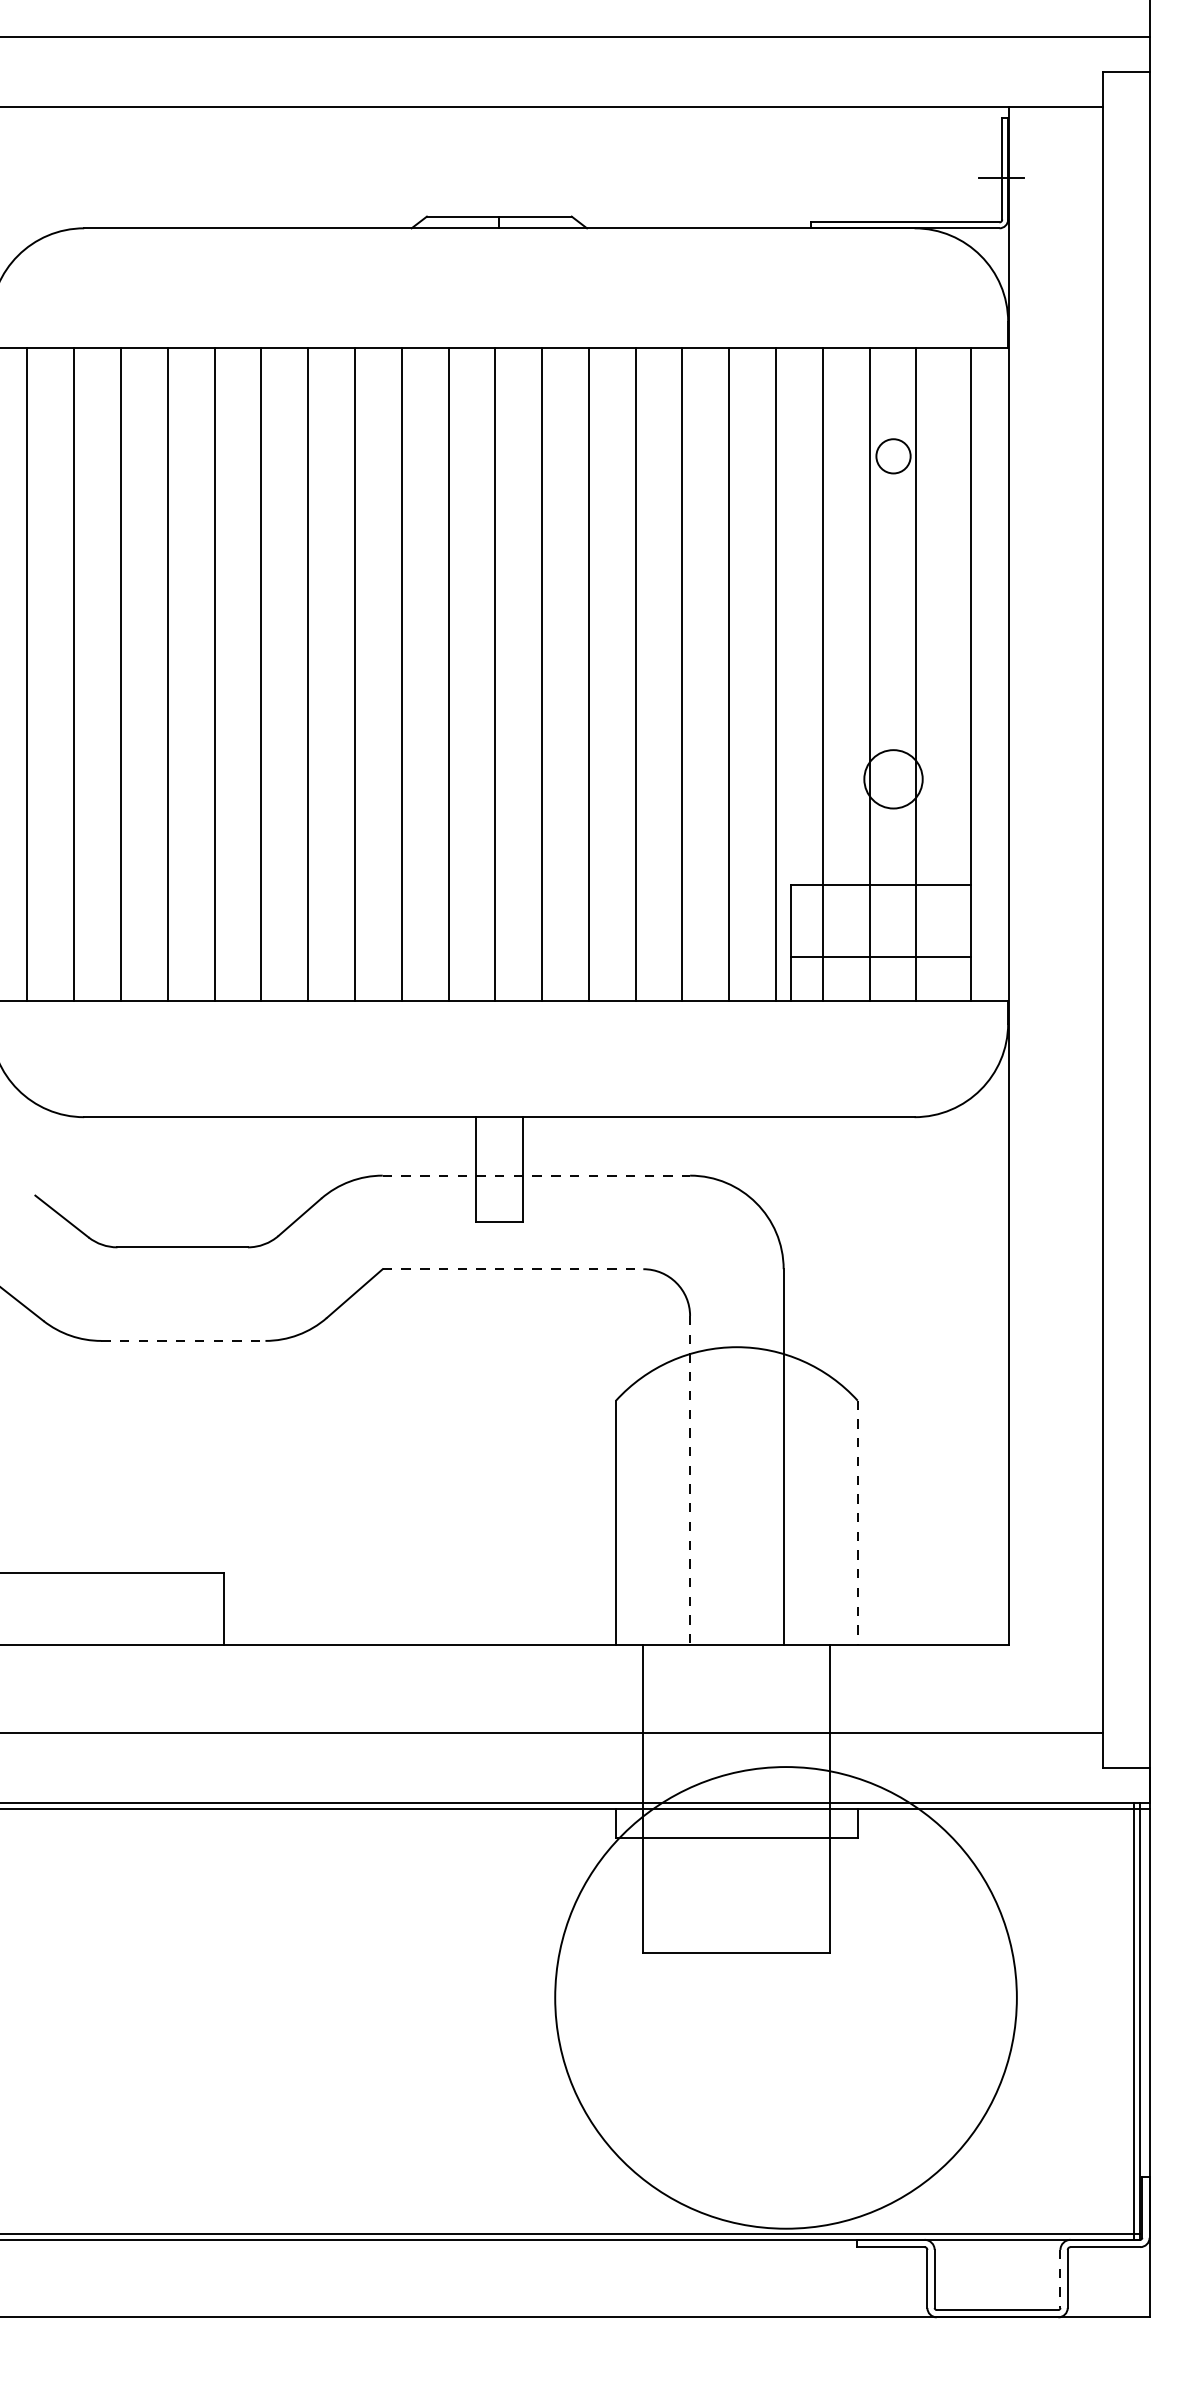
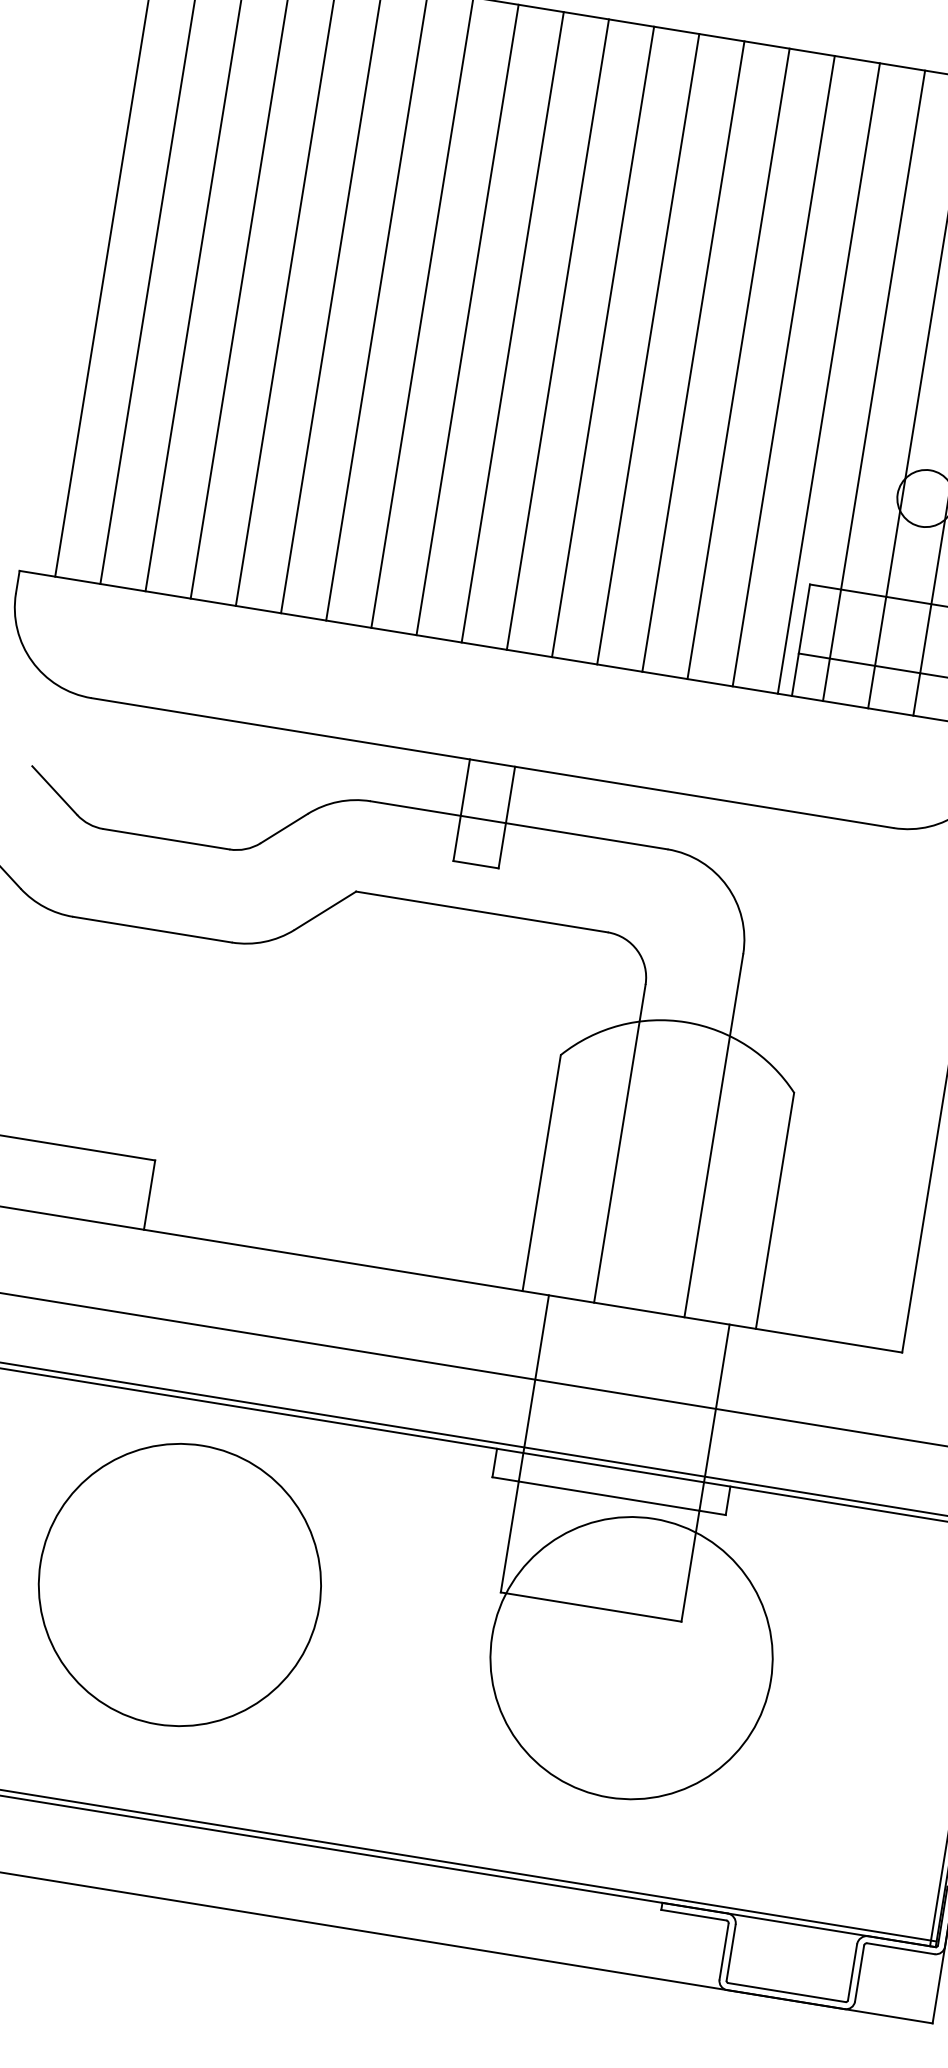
line: (536, 1175) -> (519, 825), dashed -> solid
line: (513, 1269) -> (482, 912), dashed -> solid
line: (183, 1340) -> (152, 929), dashed -> solid
line: (690, 1480) -> (620, 1143), dashed -> solid
line: (857, 1523) -> (774, 1211), dashed -> solid
circle: (318, 1997) -> (180, 1584), added
circle: (785, 1997) -> (631, 1657), size x0.62
line: (1060, 2279) -> (852, 1972), dashed -> solid

